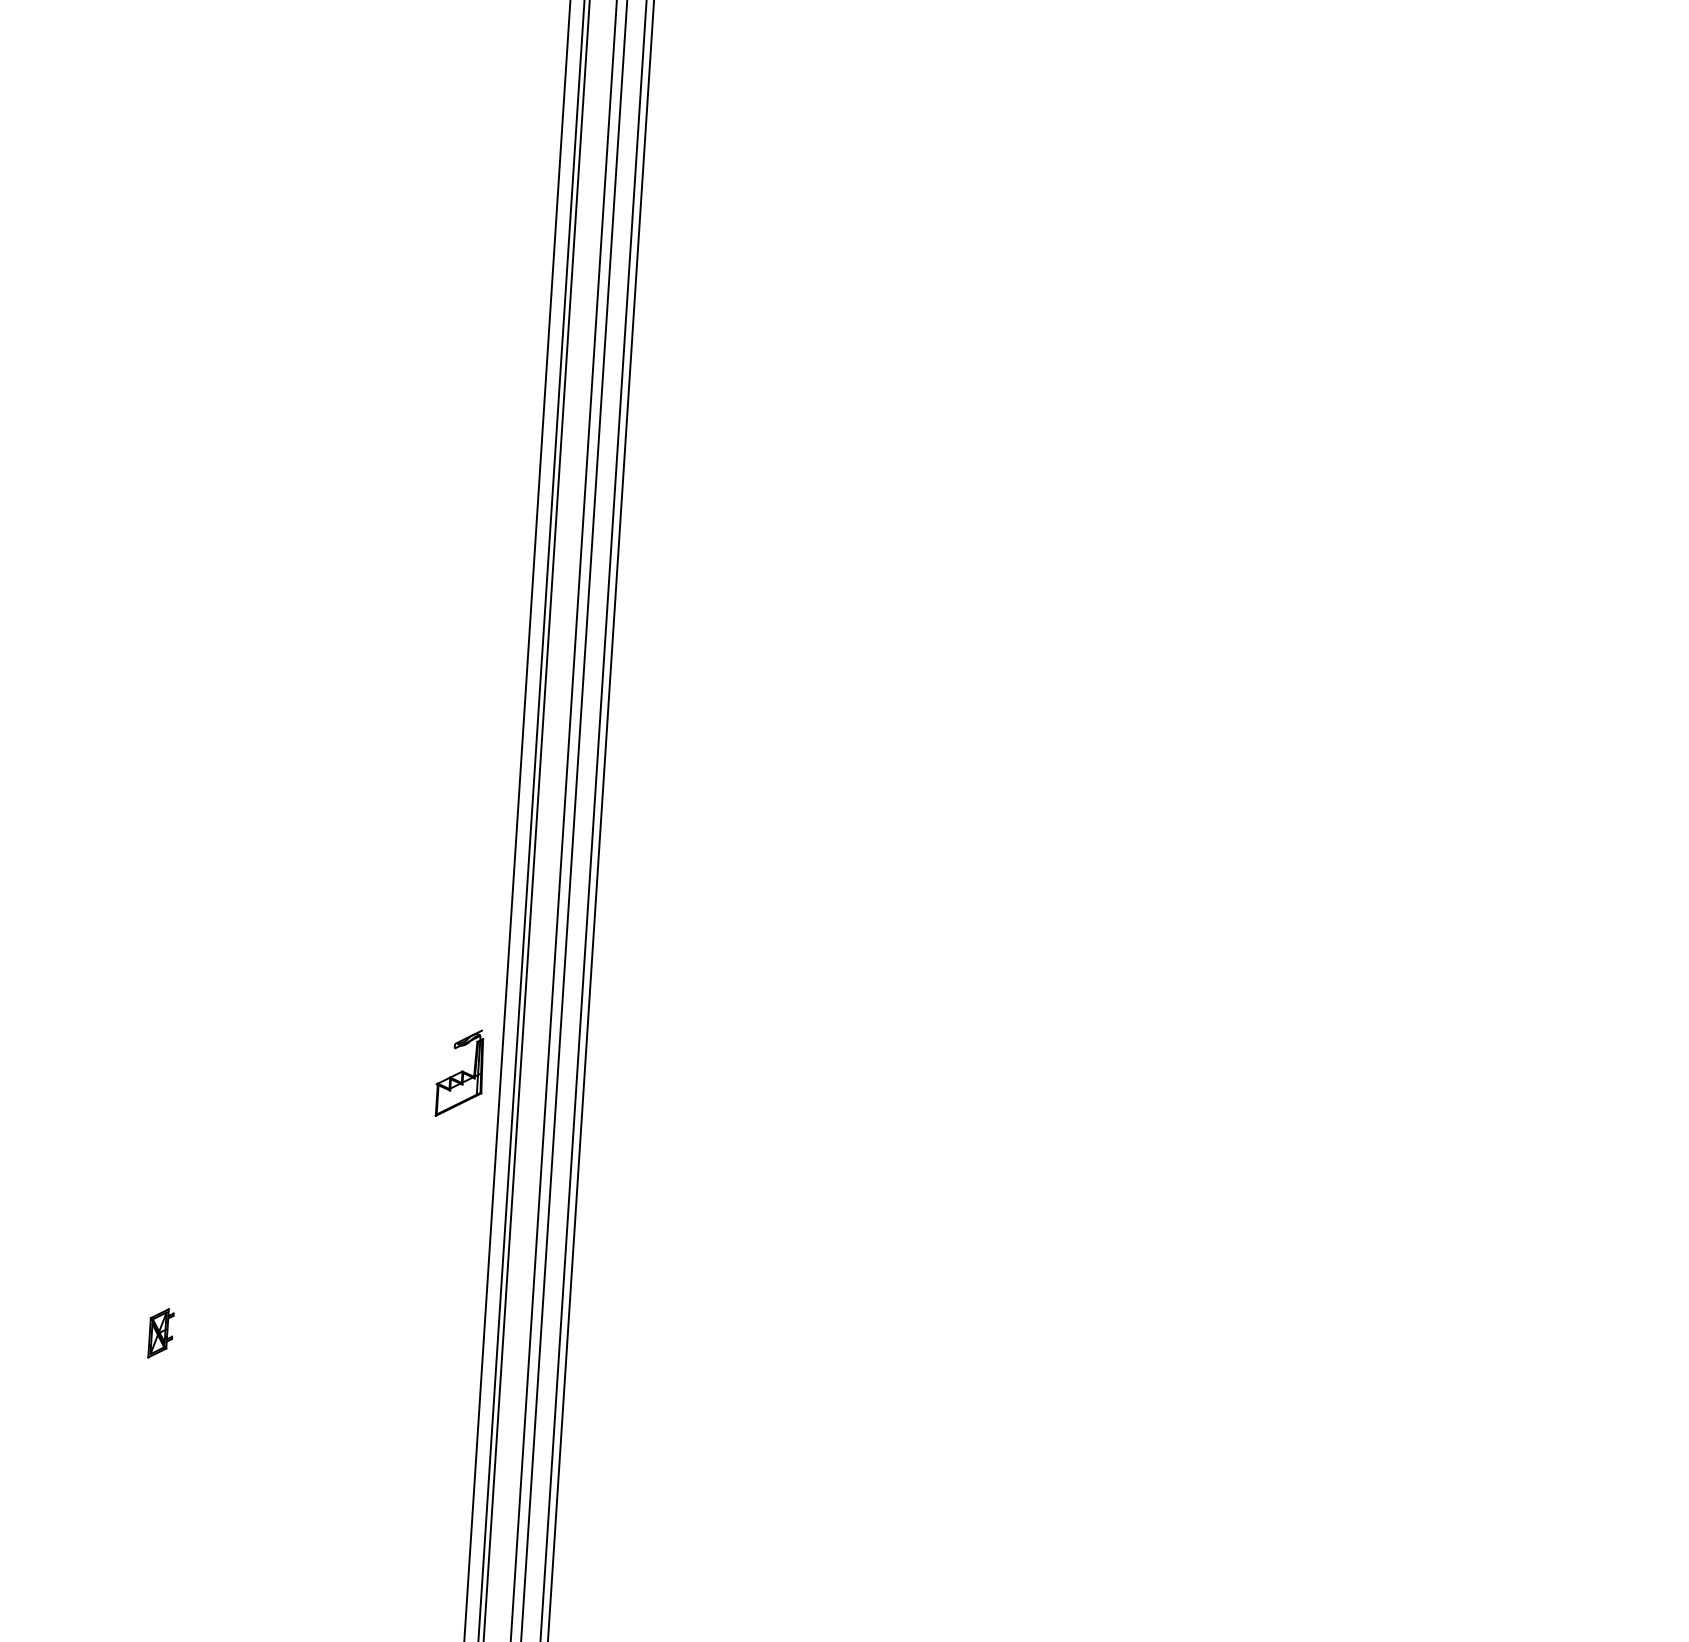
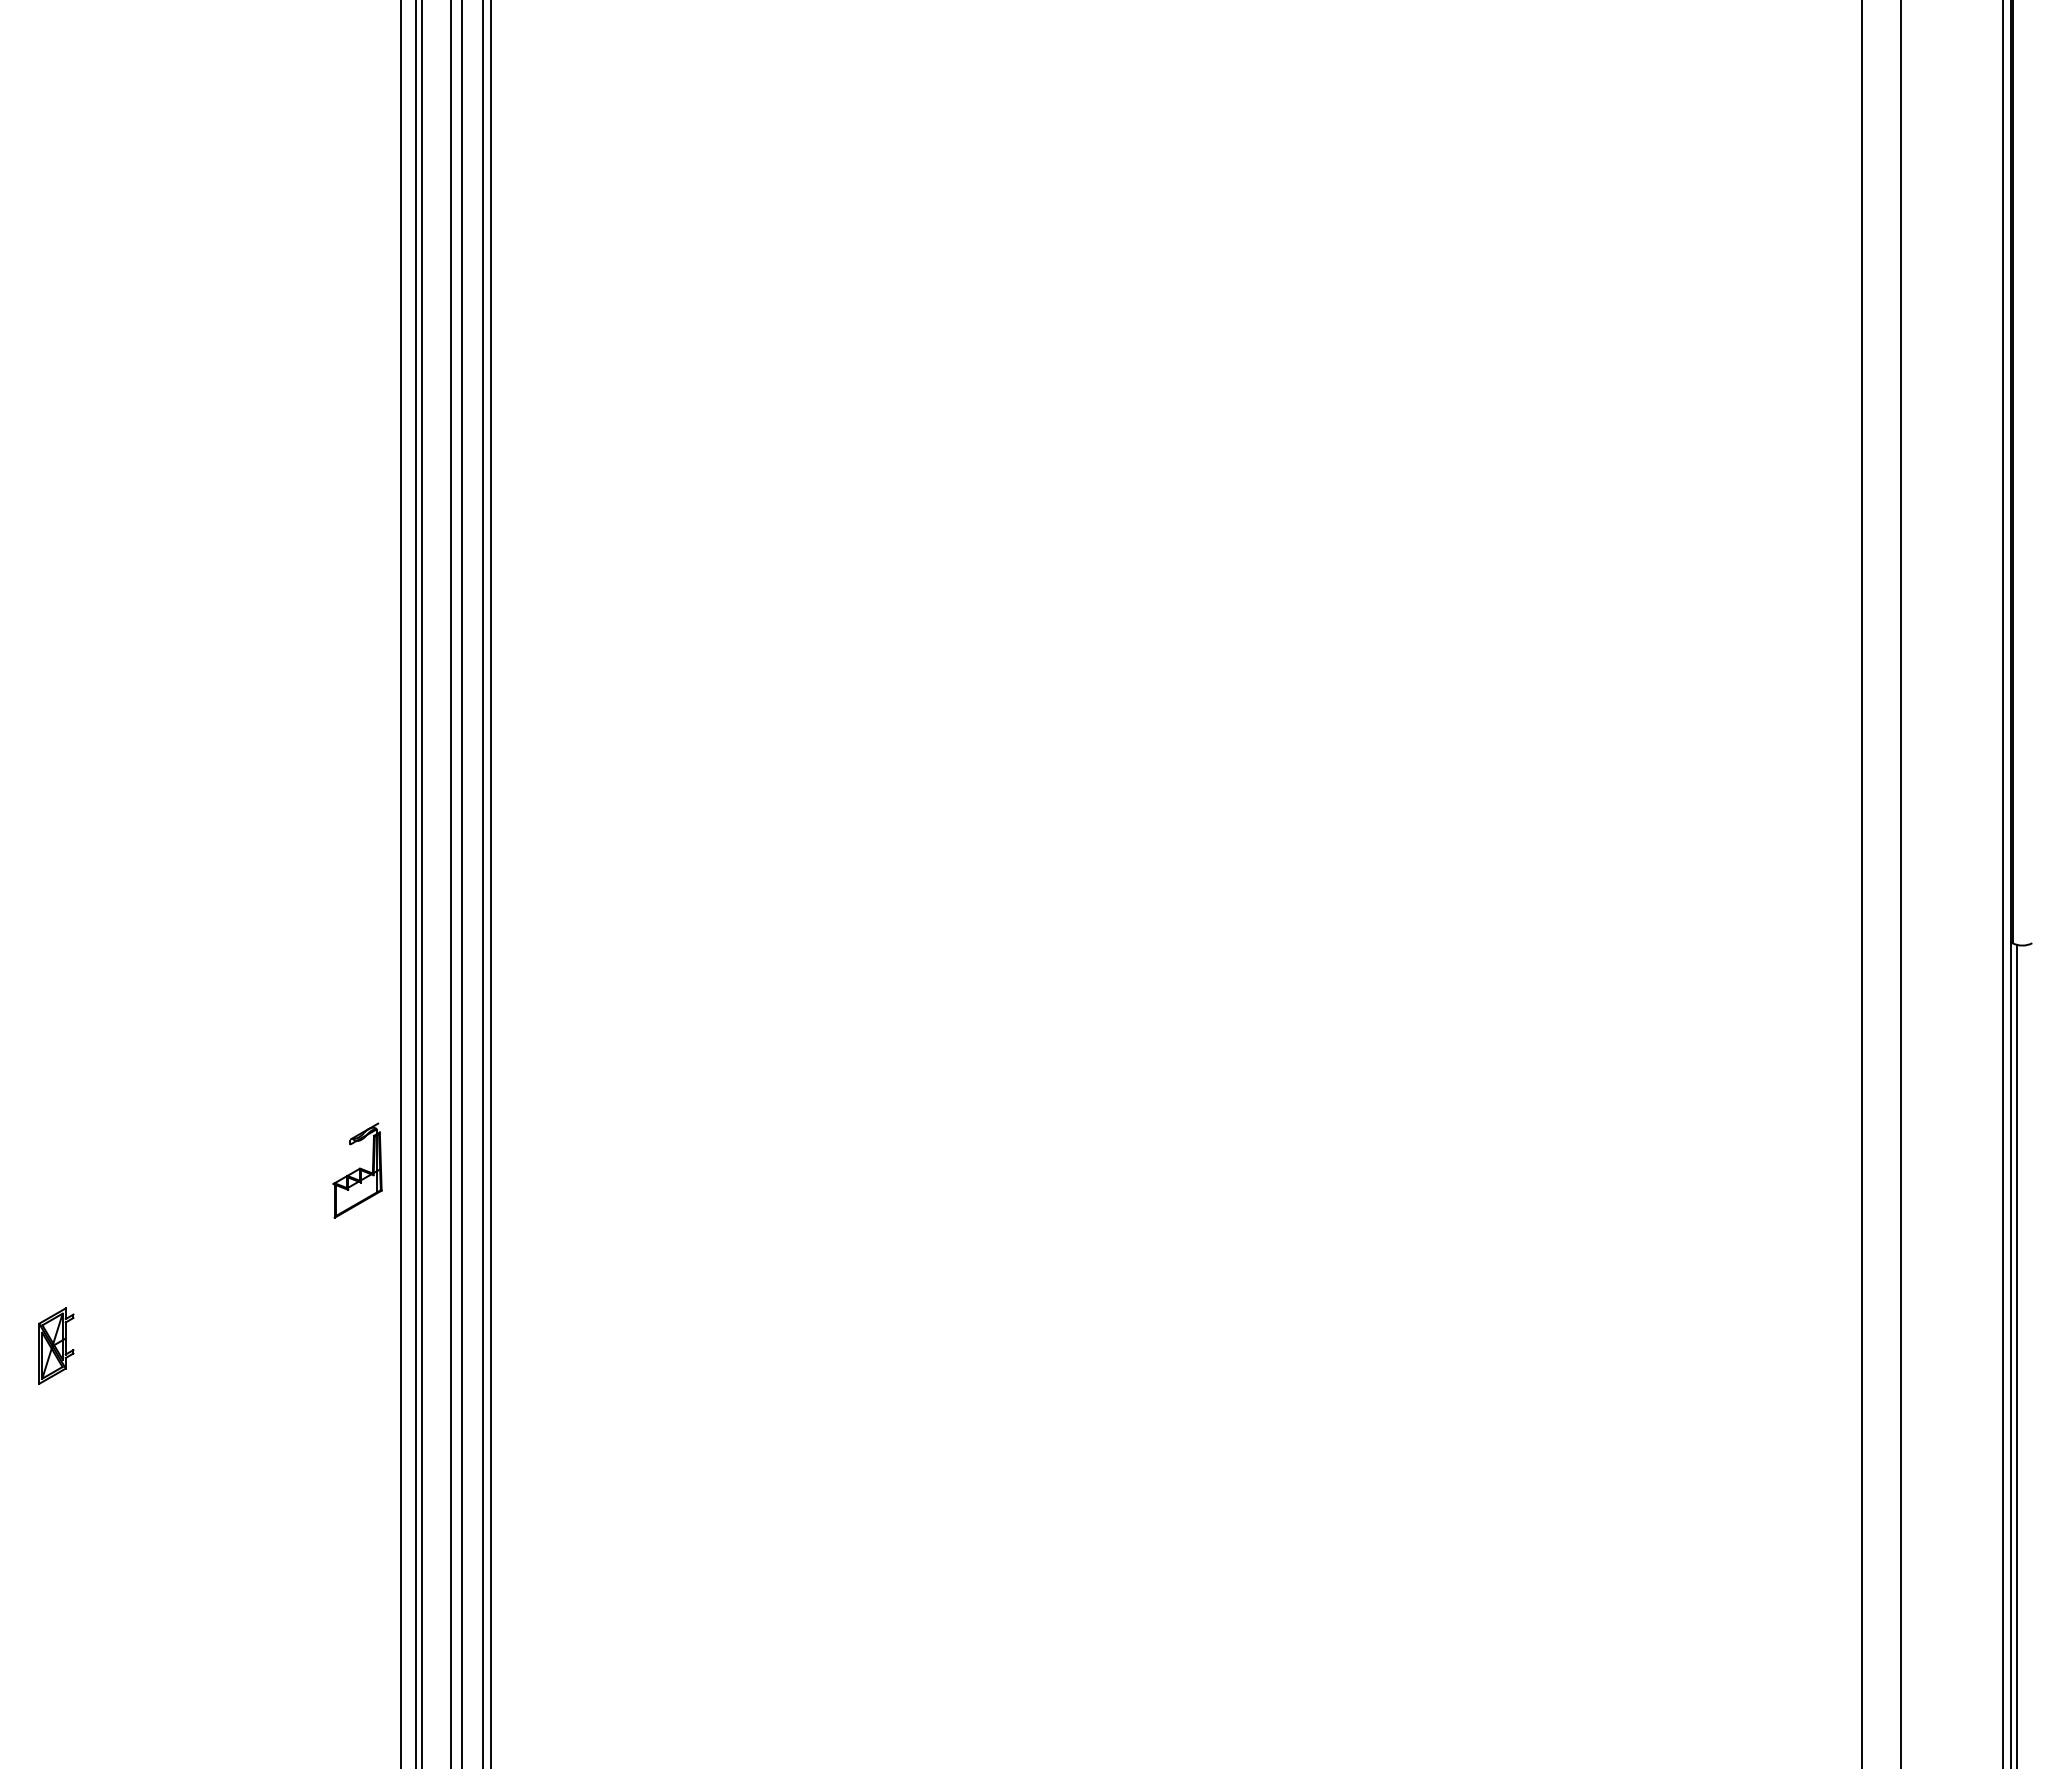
part: (459, 1073) -> (357, 1170), moved
part: (161, 1332) -> (56, 1345), size x1.43

